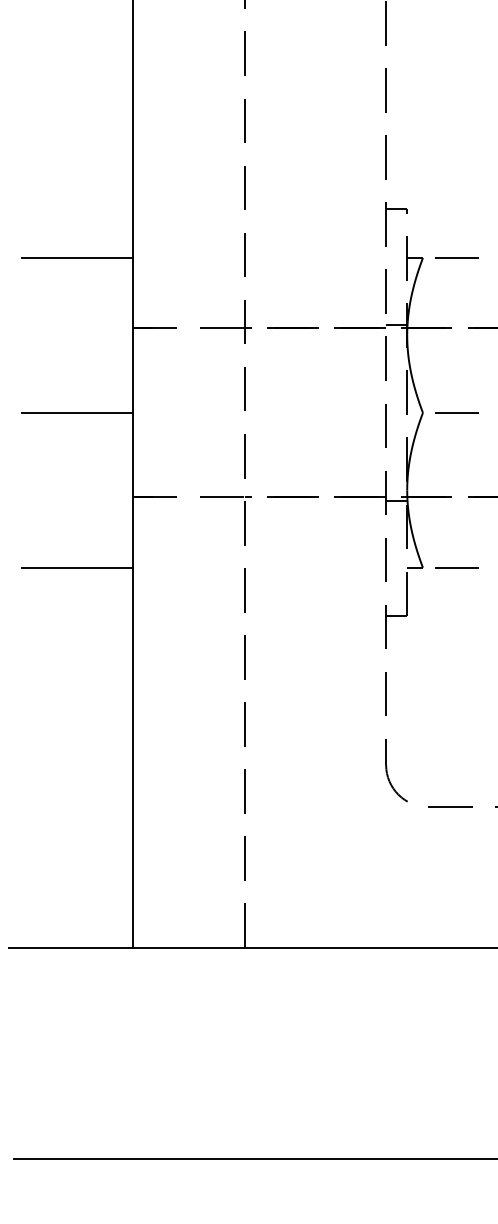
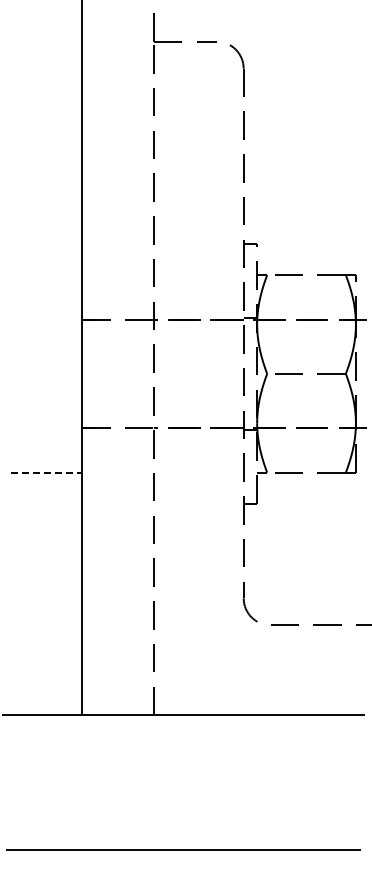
line: (76, 258) -> (46, 275), removed
line: (76, 412) -> (46, 373), removed
line: (78, 567) -> (47, 472), solid -> dashed

